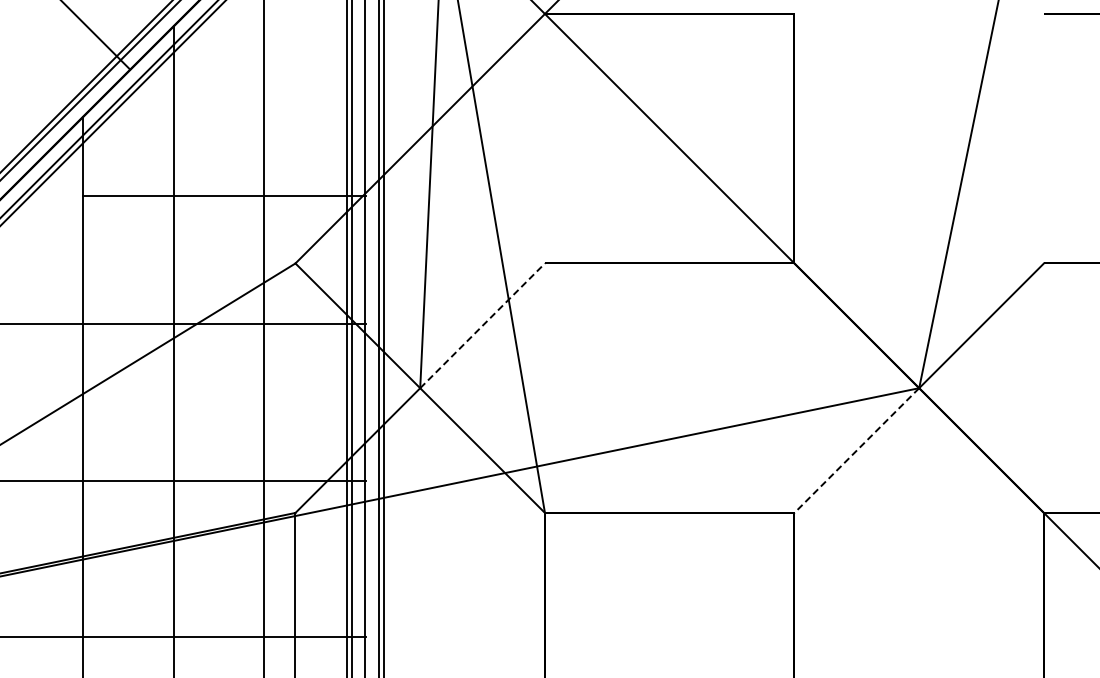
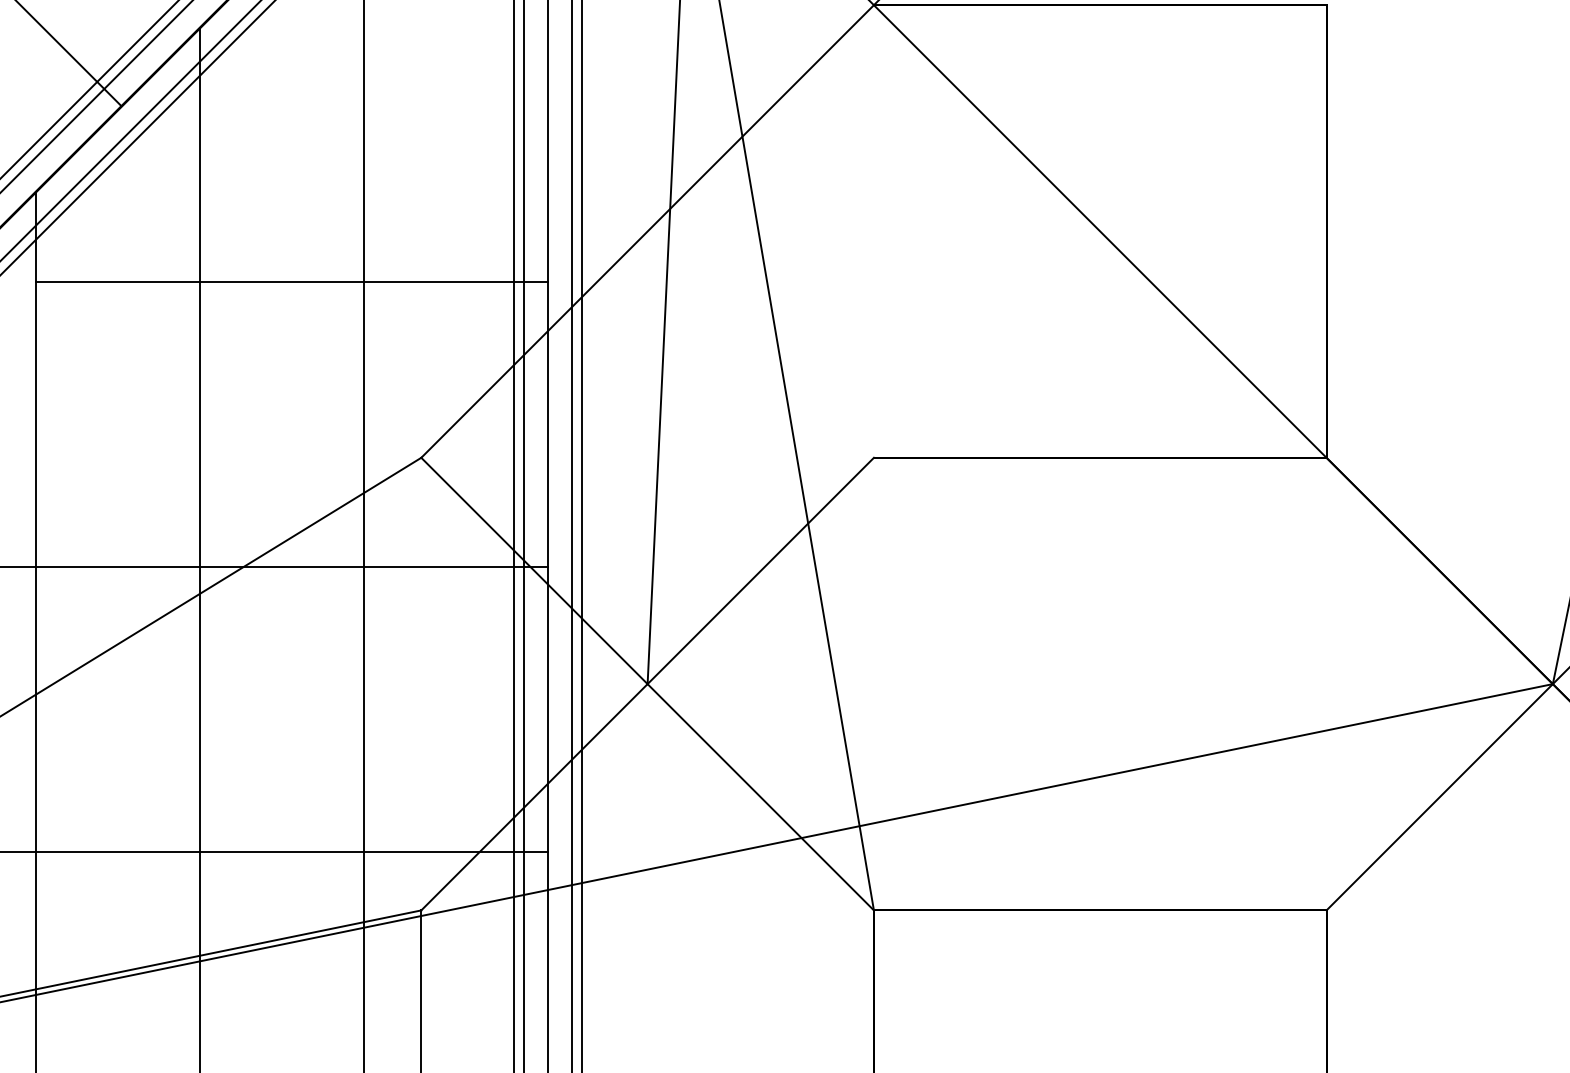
line: (223, 195) -> (290, 281), moved
line: (482, 325) -> (760, 570), dashed -> solid
line: (856, 450) -> (1439, 797), dashed -> solid

